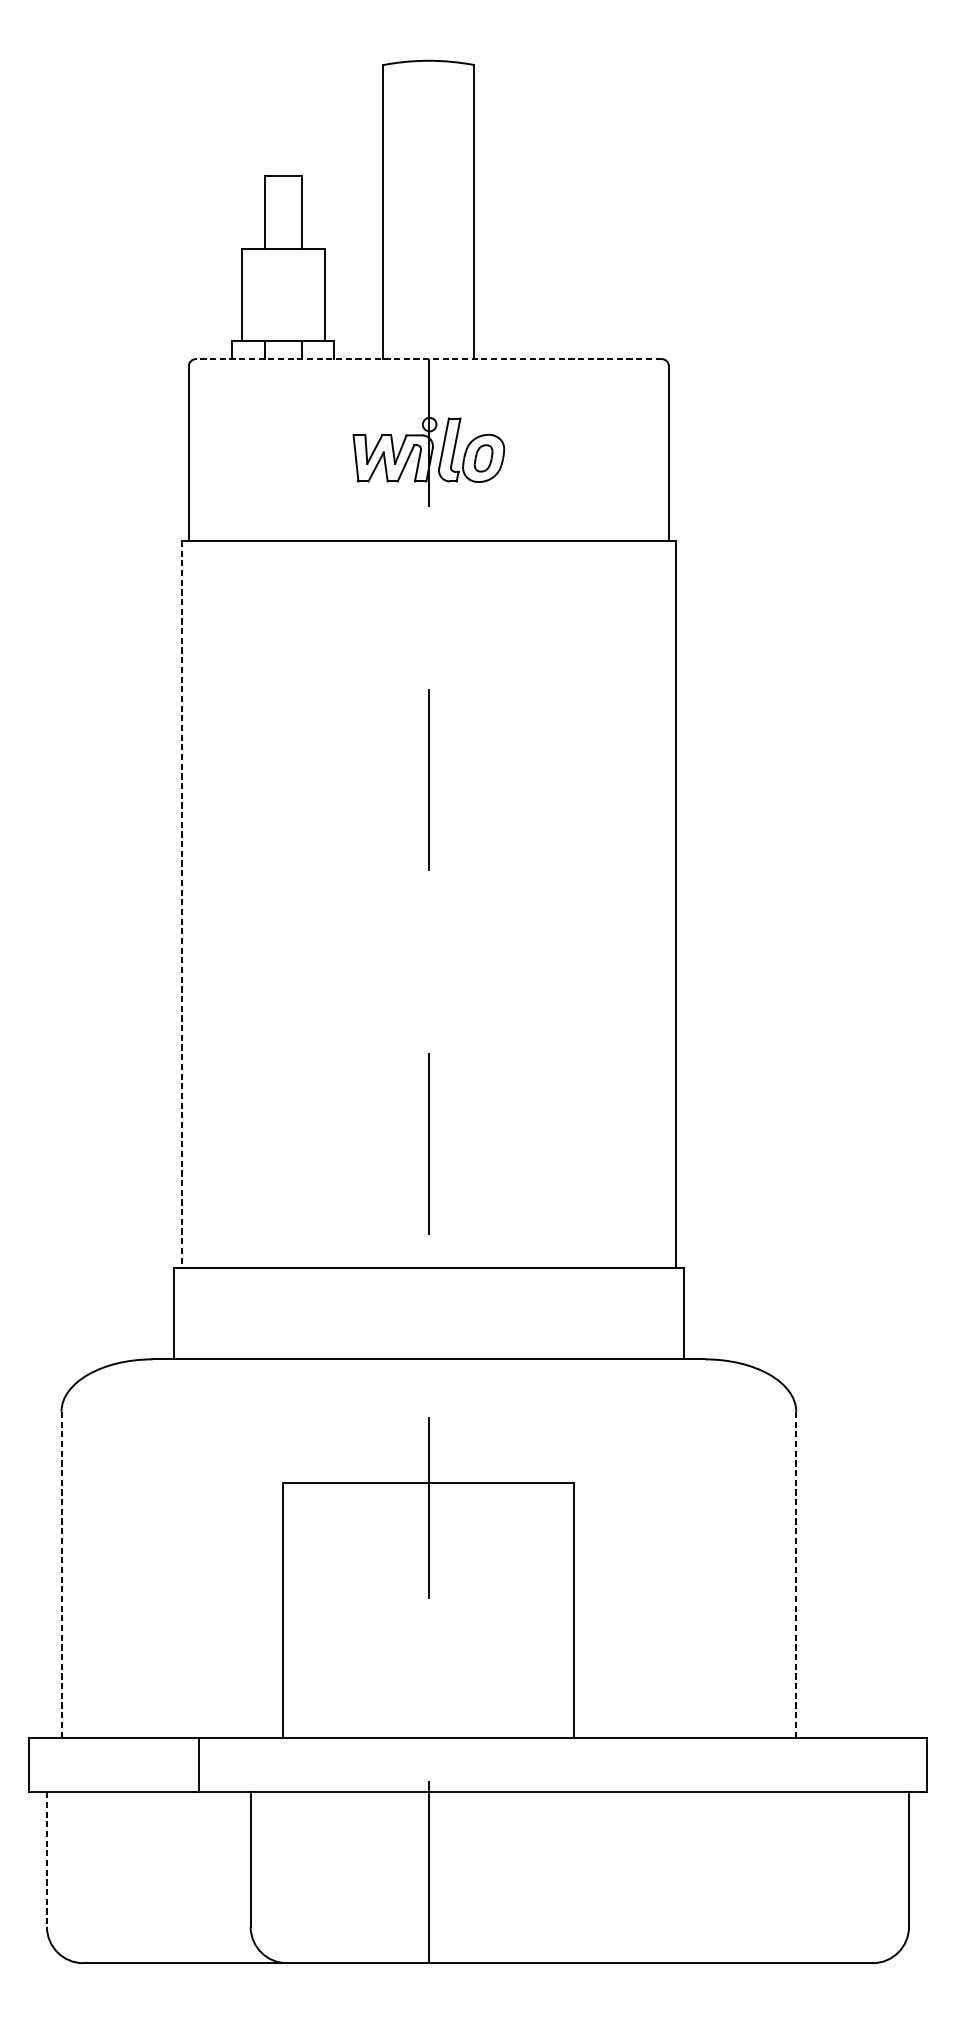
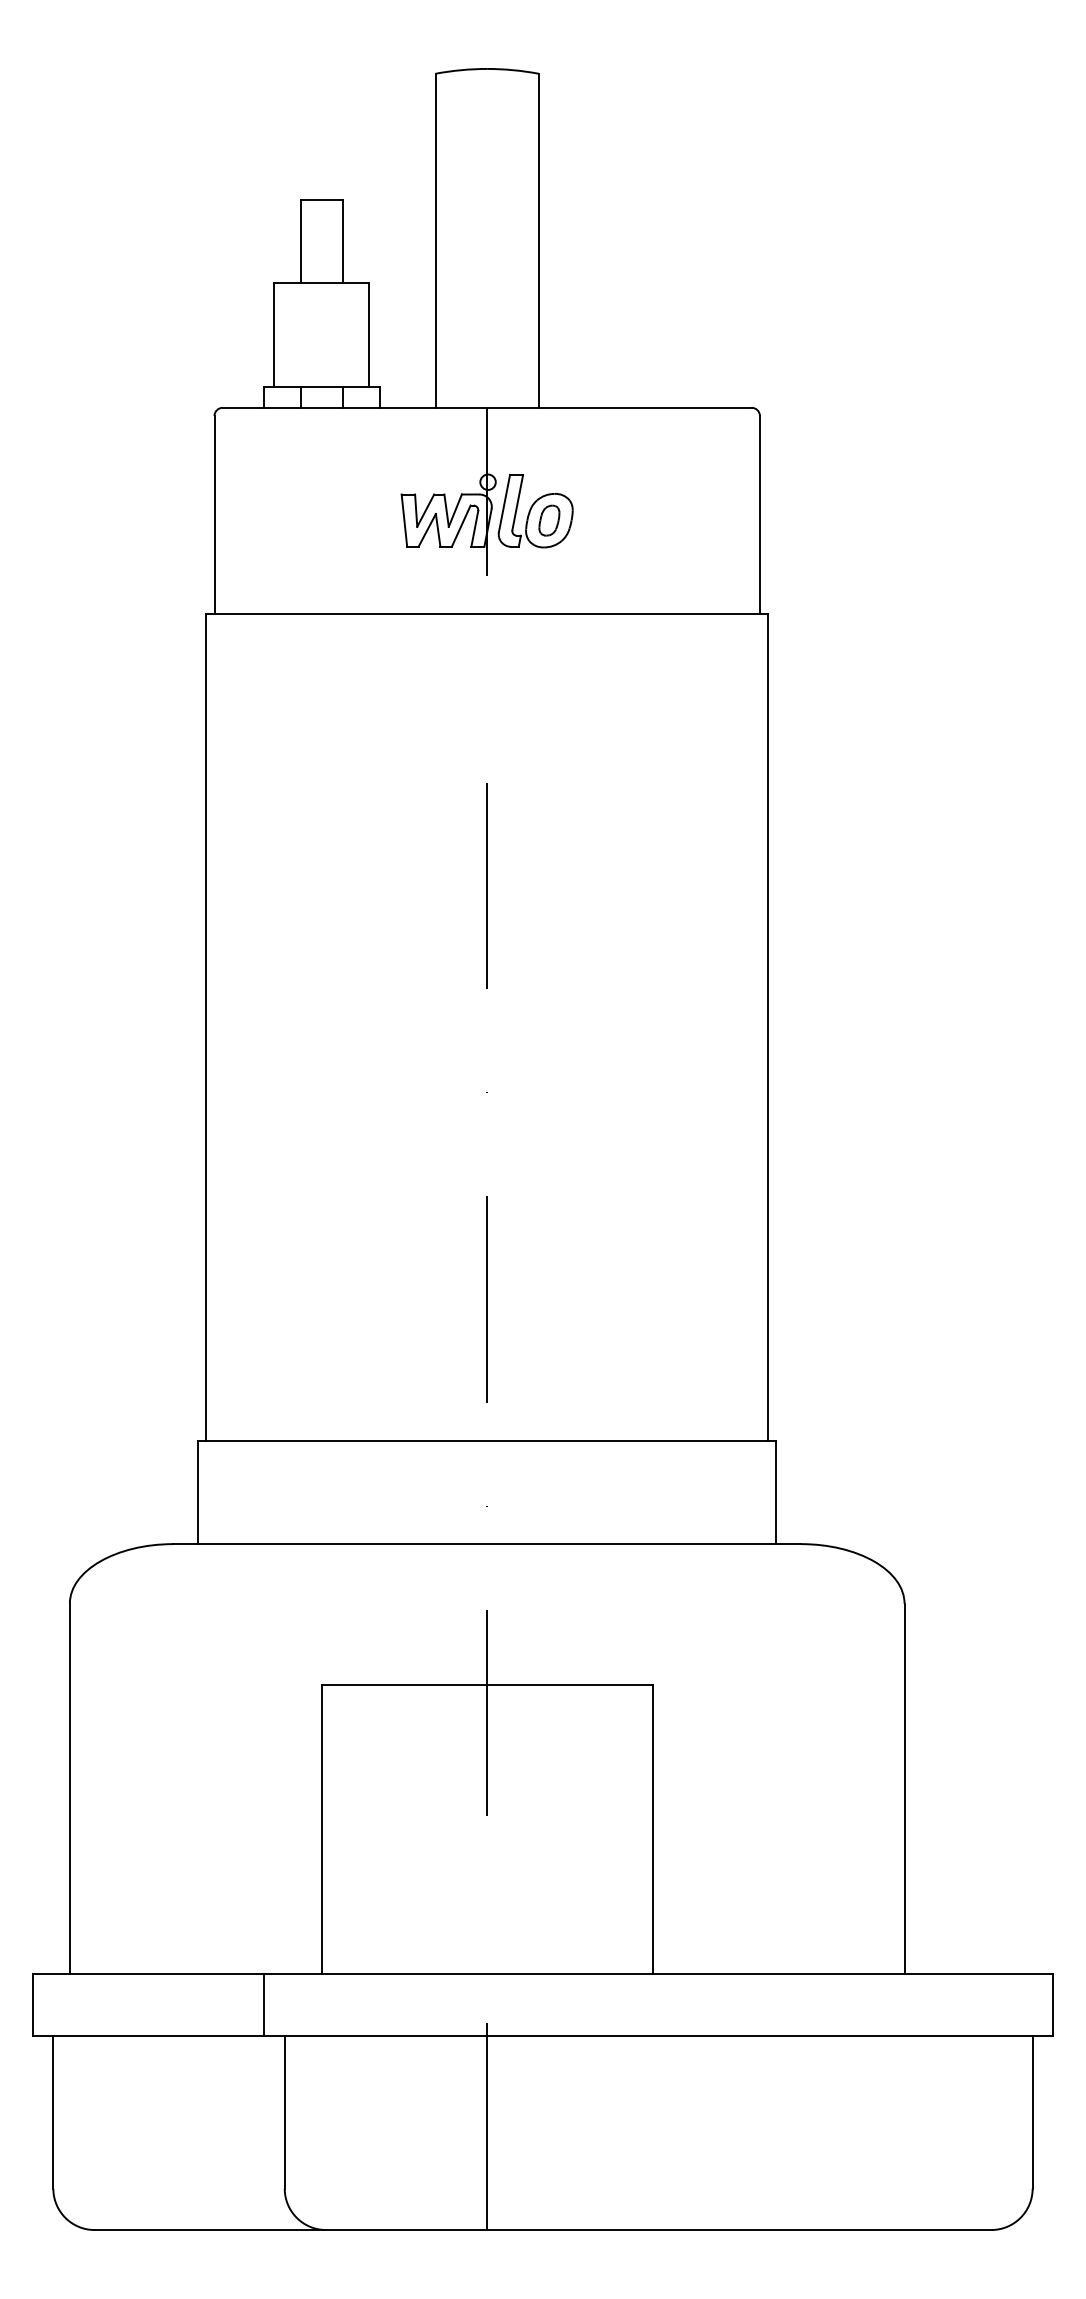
line: (428, 358) -> (486, 407), dashed -> solid
line: (181, 905) -> (206, 1028), dashed -> solid
line: (61, 1574) -> (69, 1788), dashed -> solid
line: (796, 1574) -> (904, 1788), dashed -> solid
line: (199, 1764) -> (264, 2004), moved
line: (47, 1859) -> (53, 2112), dashed -> solid

